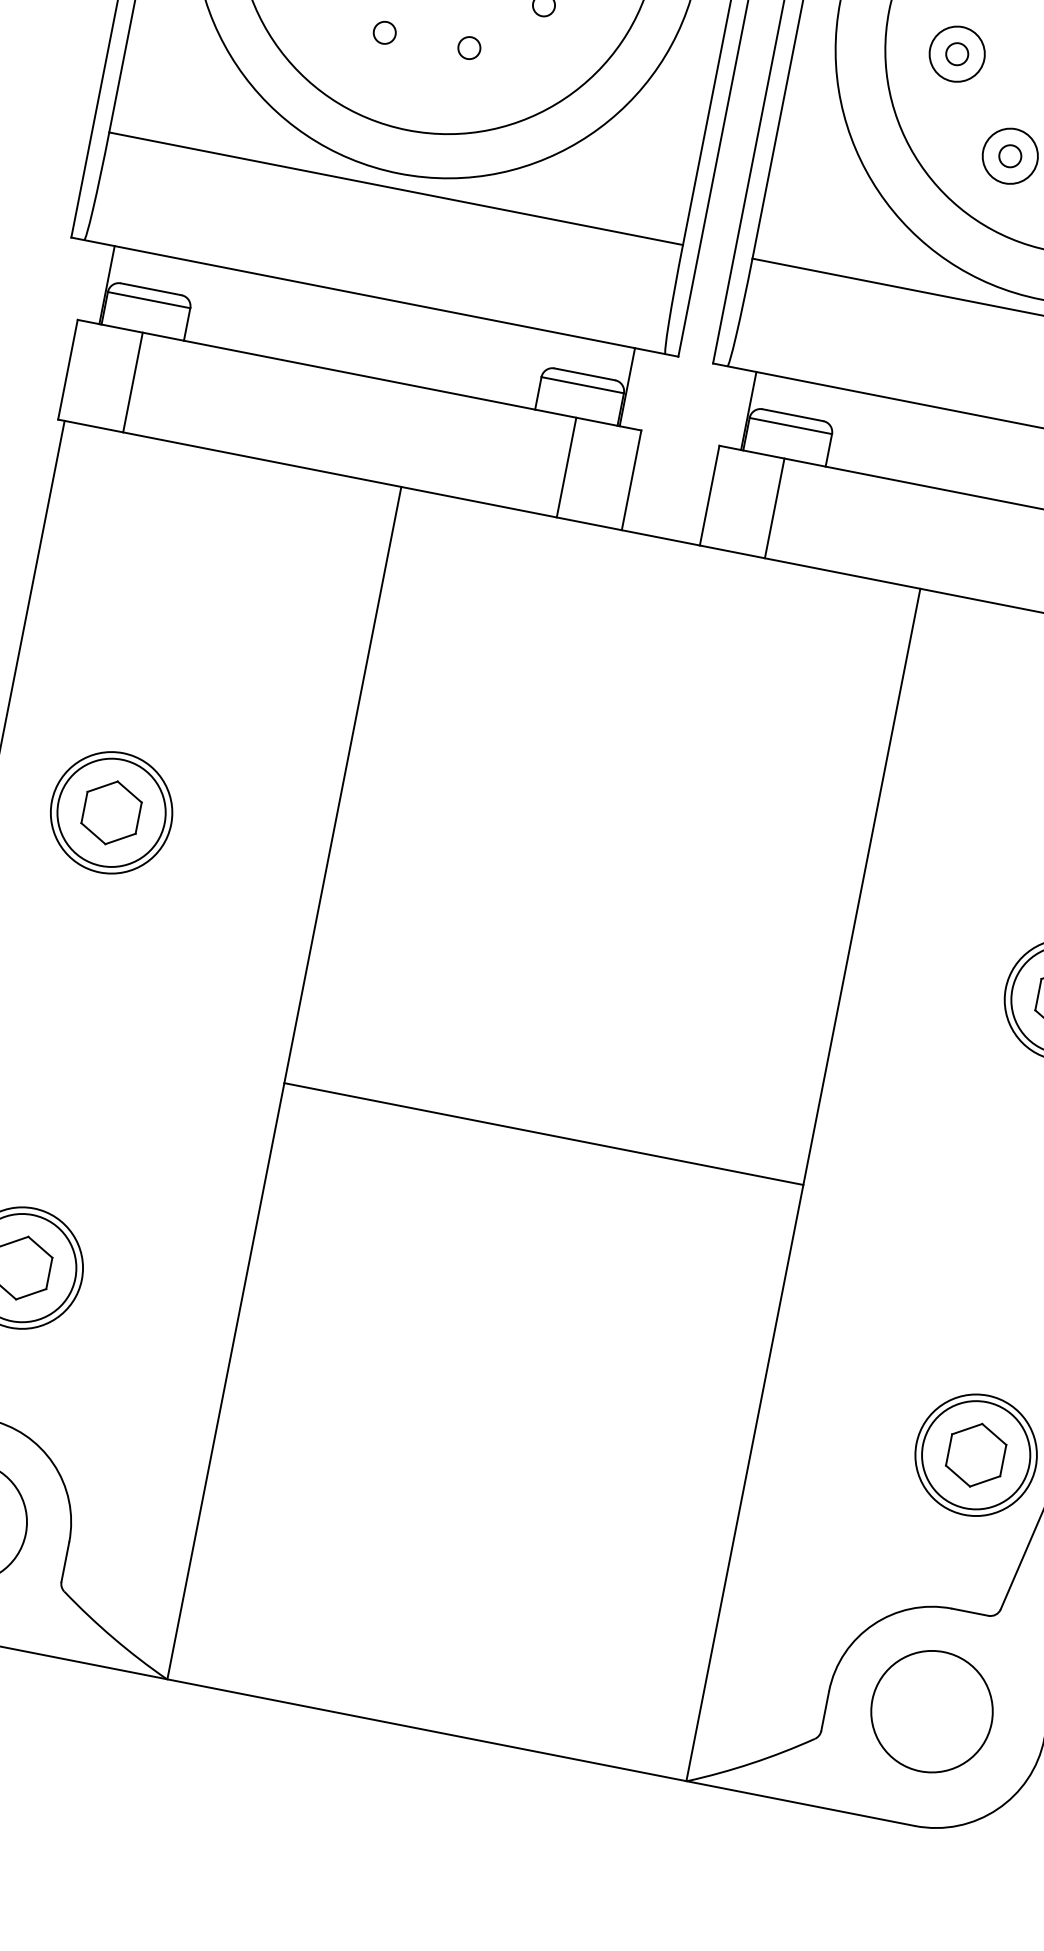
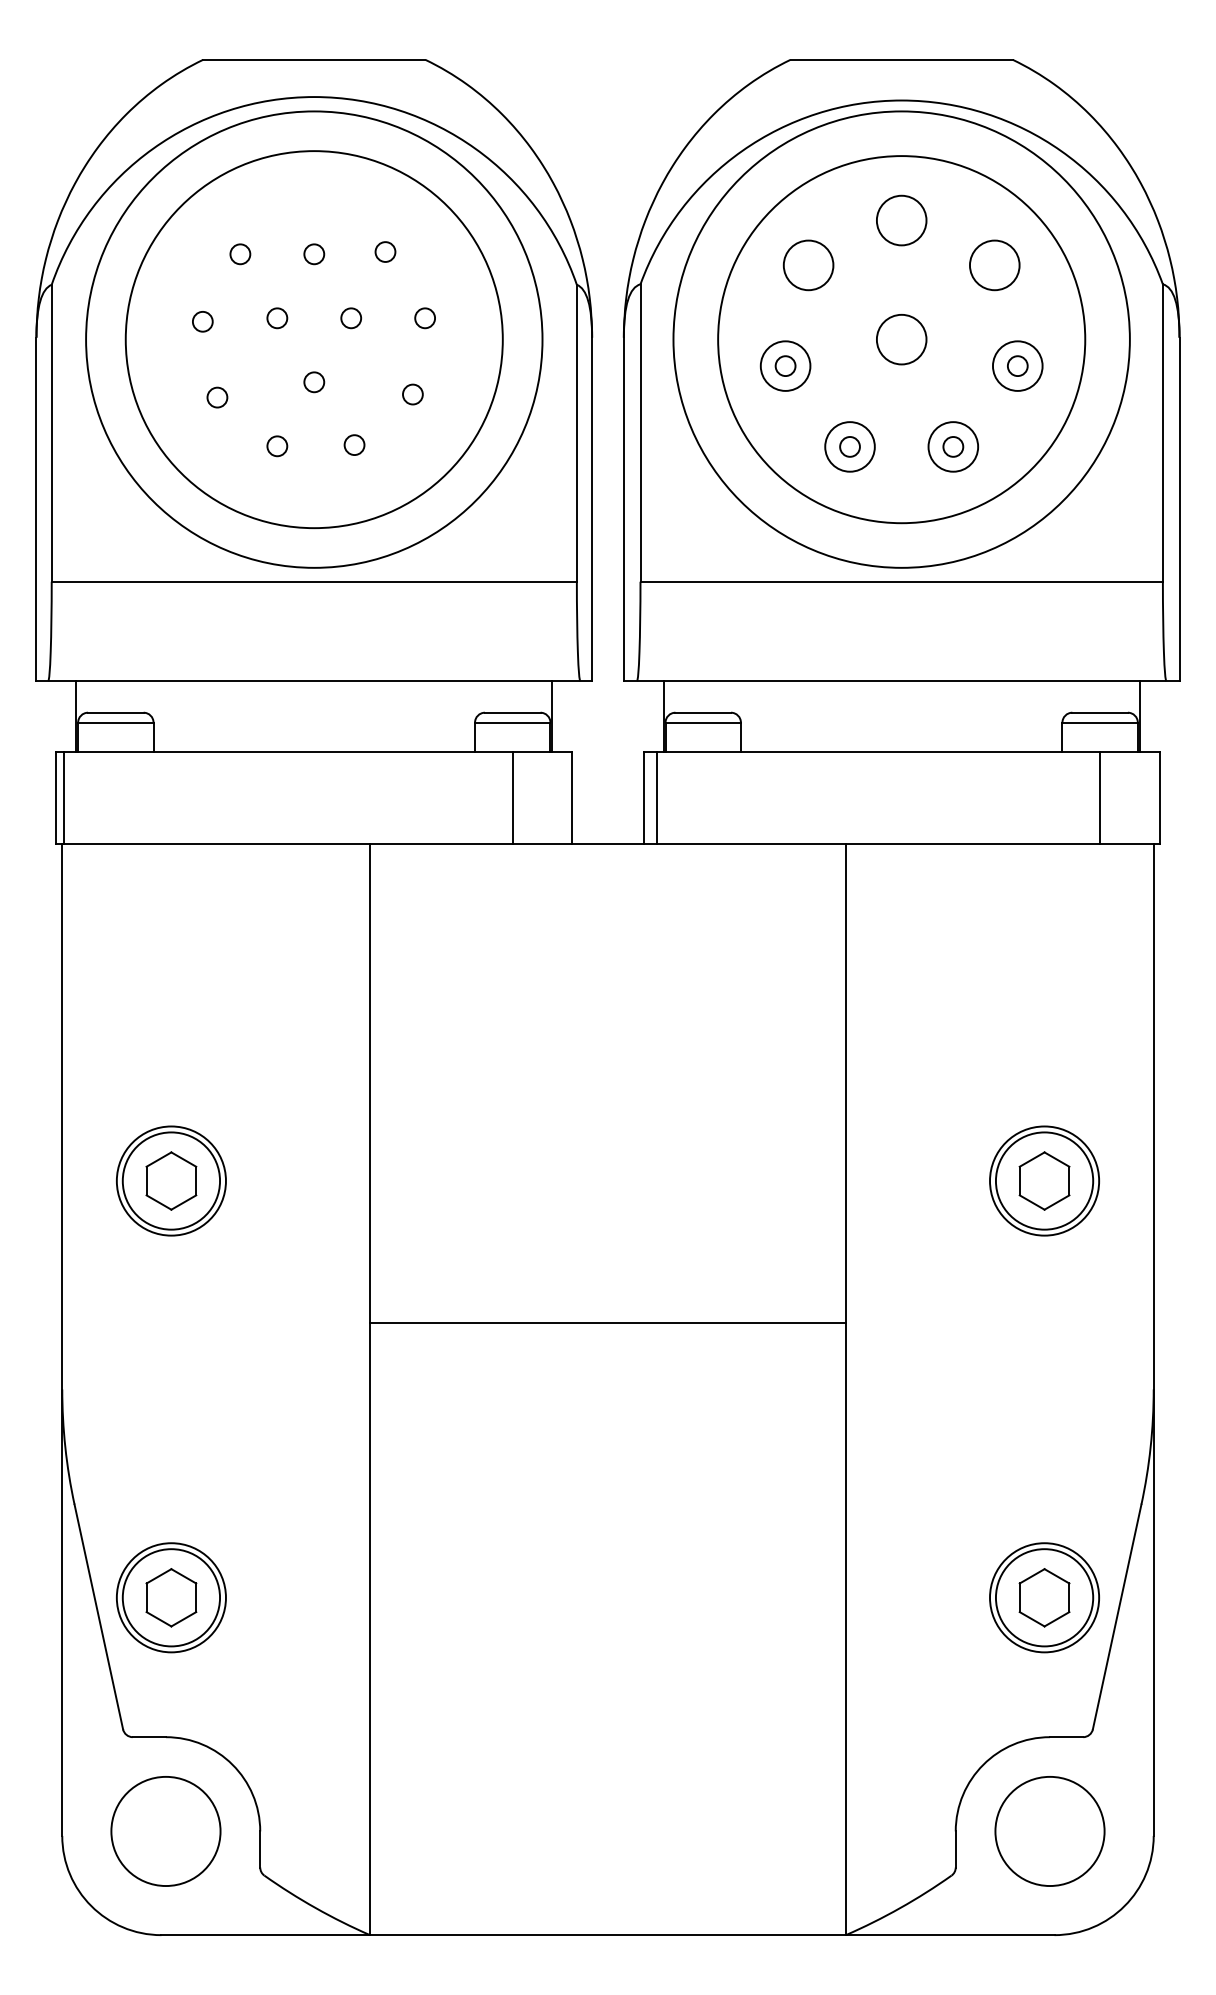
line: (132, 381) -> (63, 797), moved
line: (775, 507) -> (657, 797), moved
line: (543, 1134) -> (607, 1323), moved

